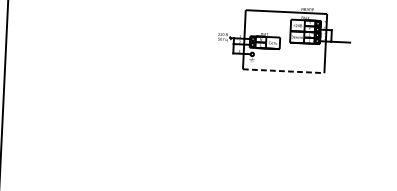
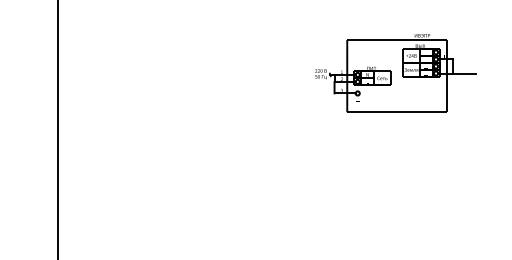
line: (283, 71) -> (396, 112), dashed -> solid

